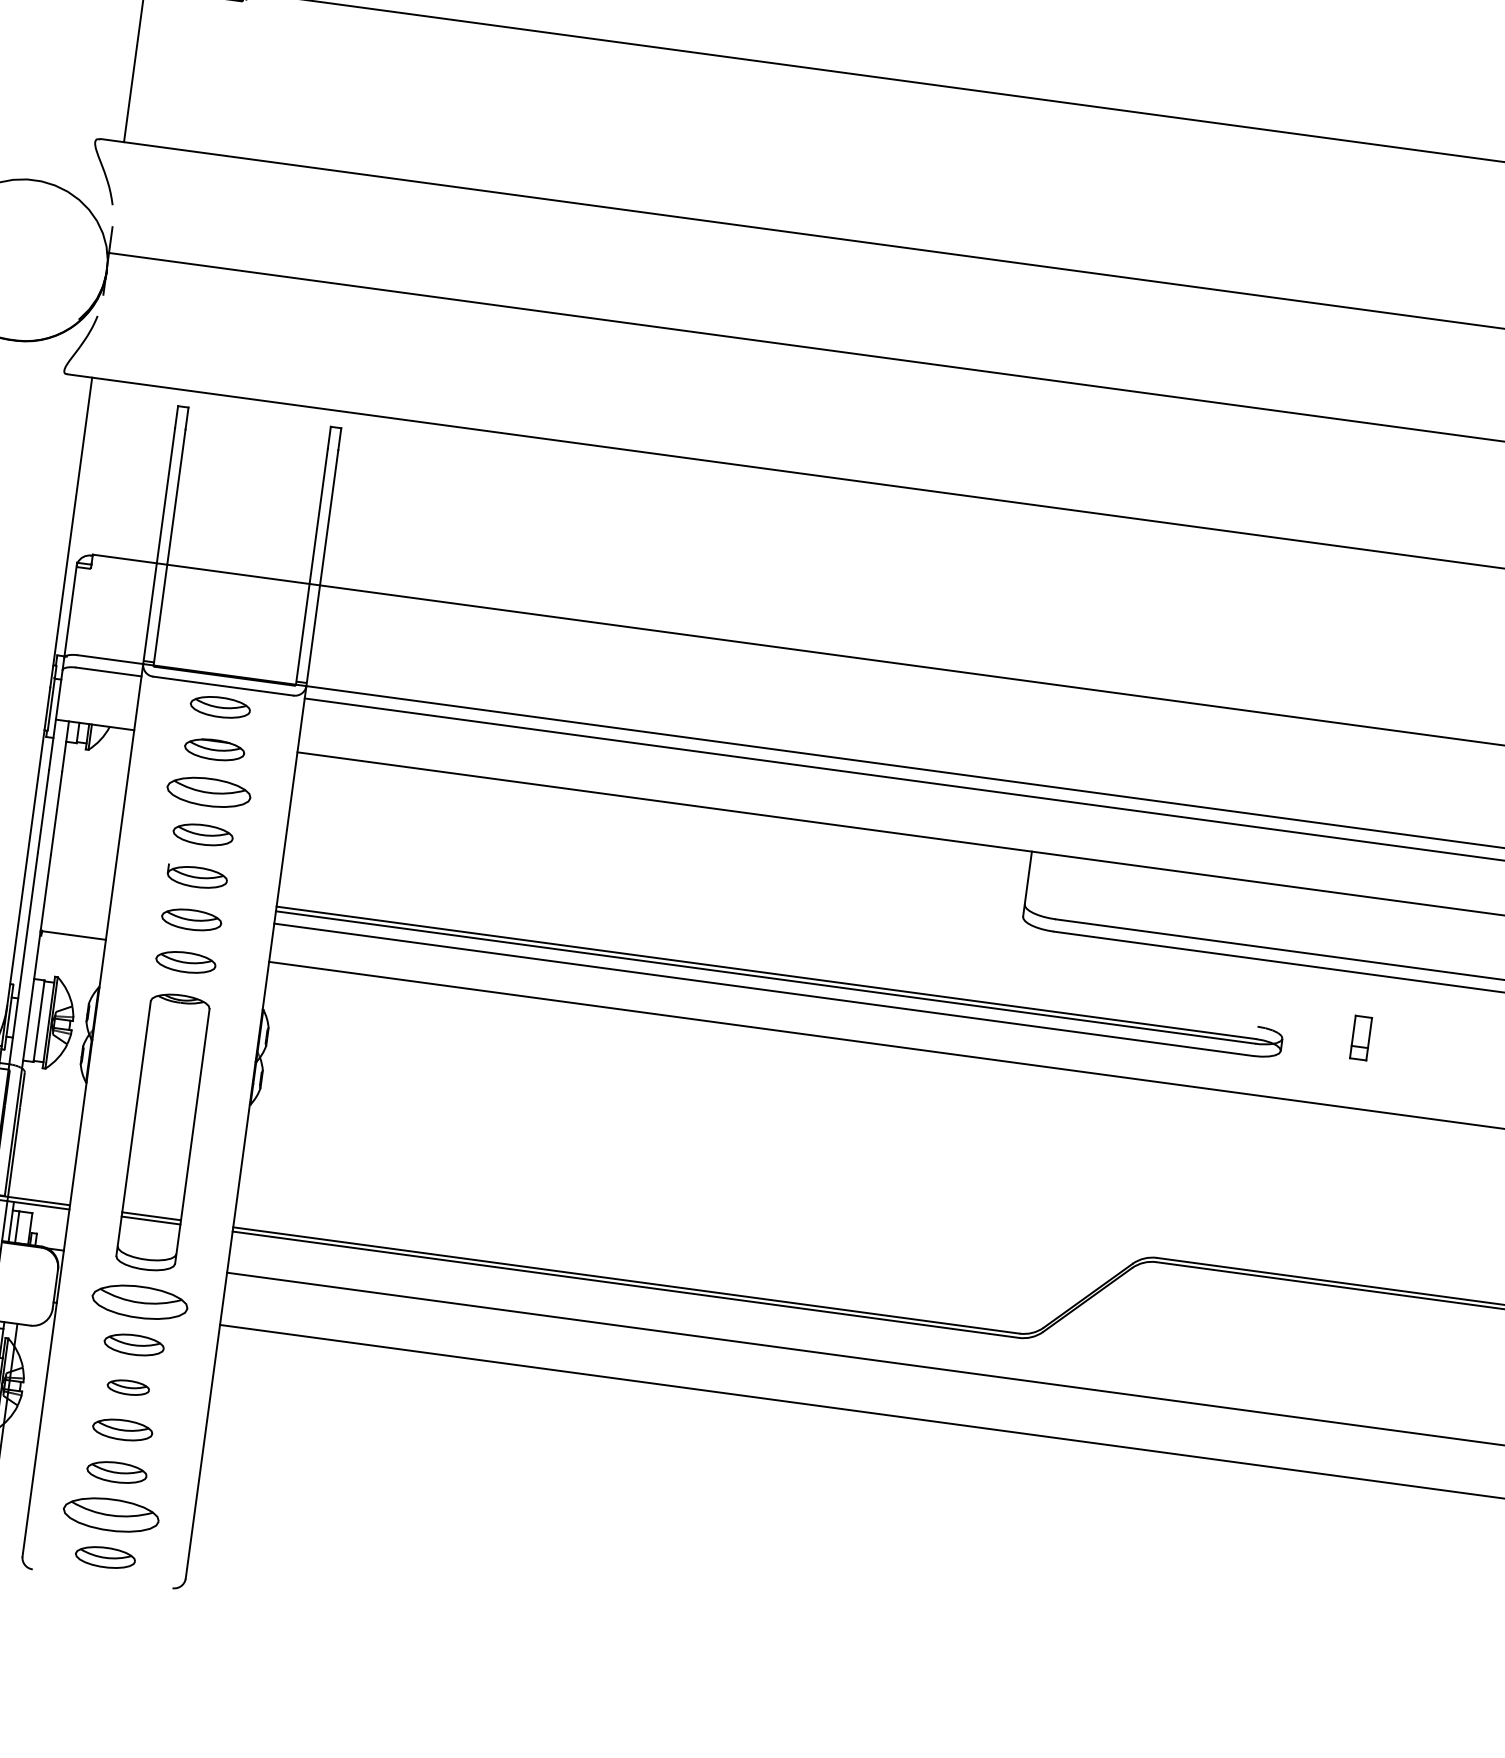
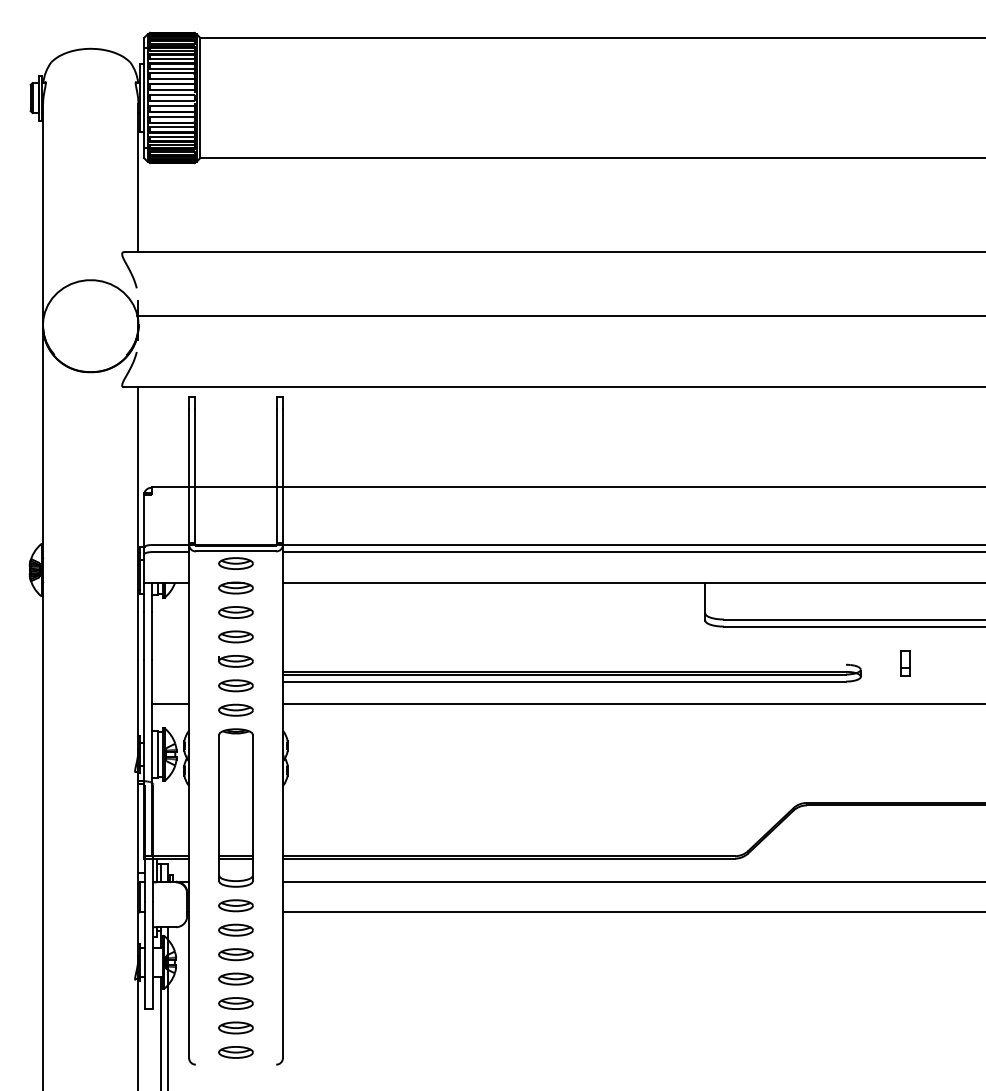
part: (208, 792) -> (235, 612), size x0.71
part: (139, 1301) -> (235, 905), size x0.62
part: (127, 1387) -> (235, 954), size x1.43
part: (110, 1514) -> (235, 1027), size x0.62

